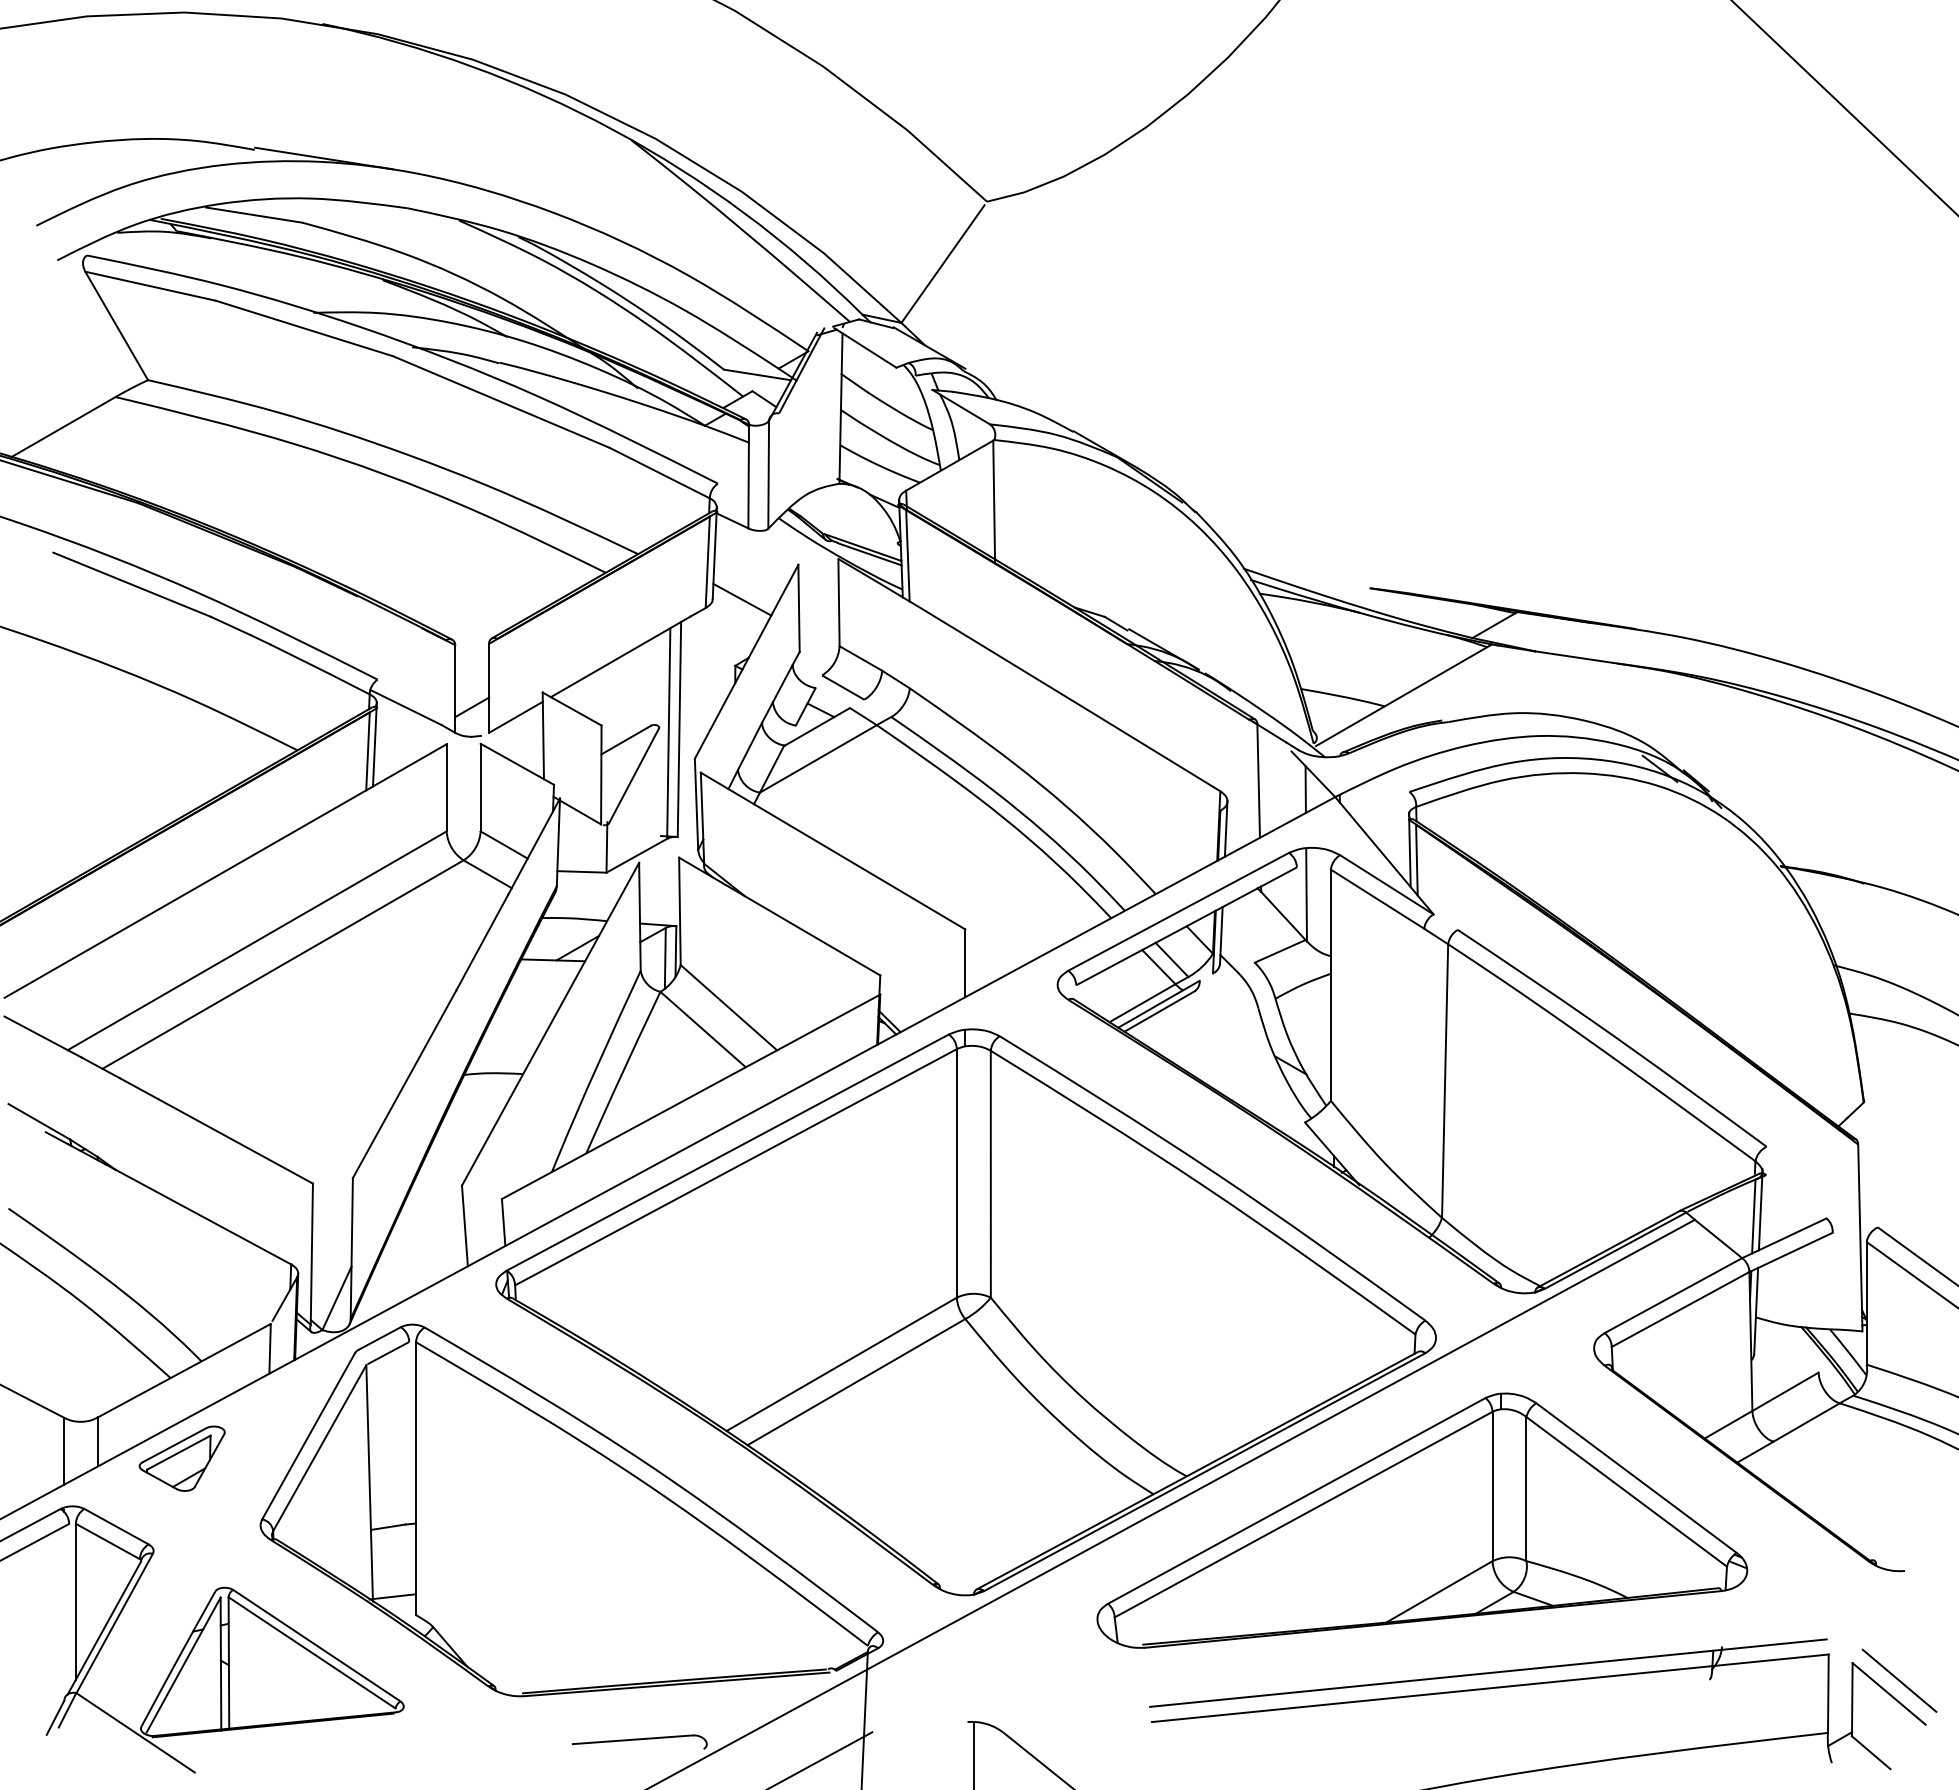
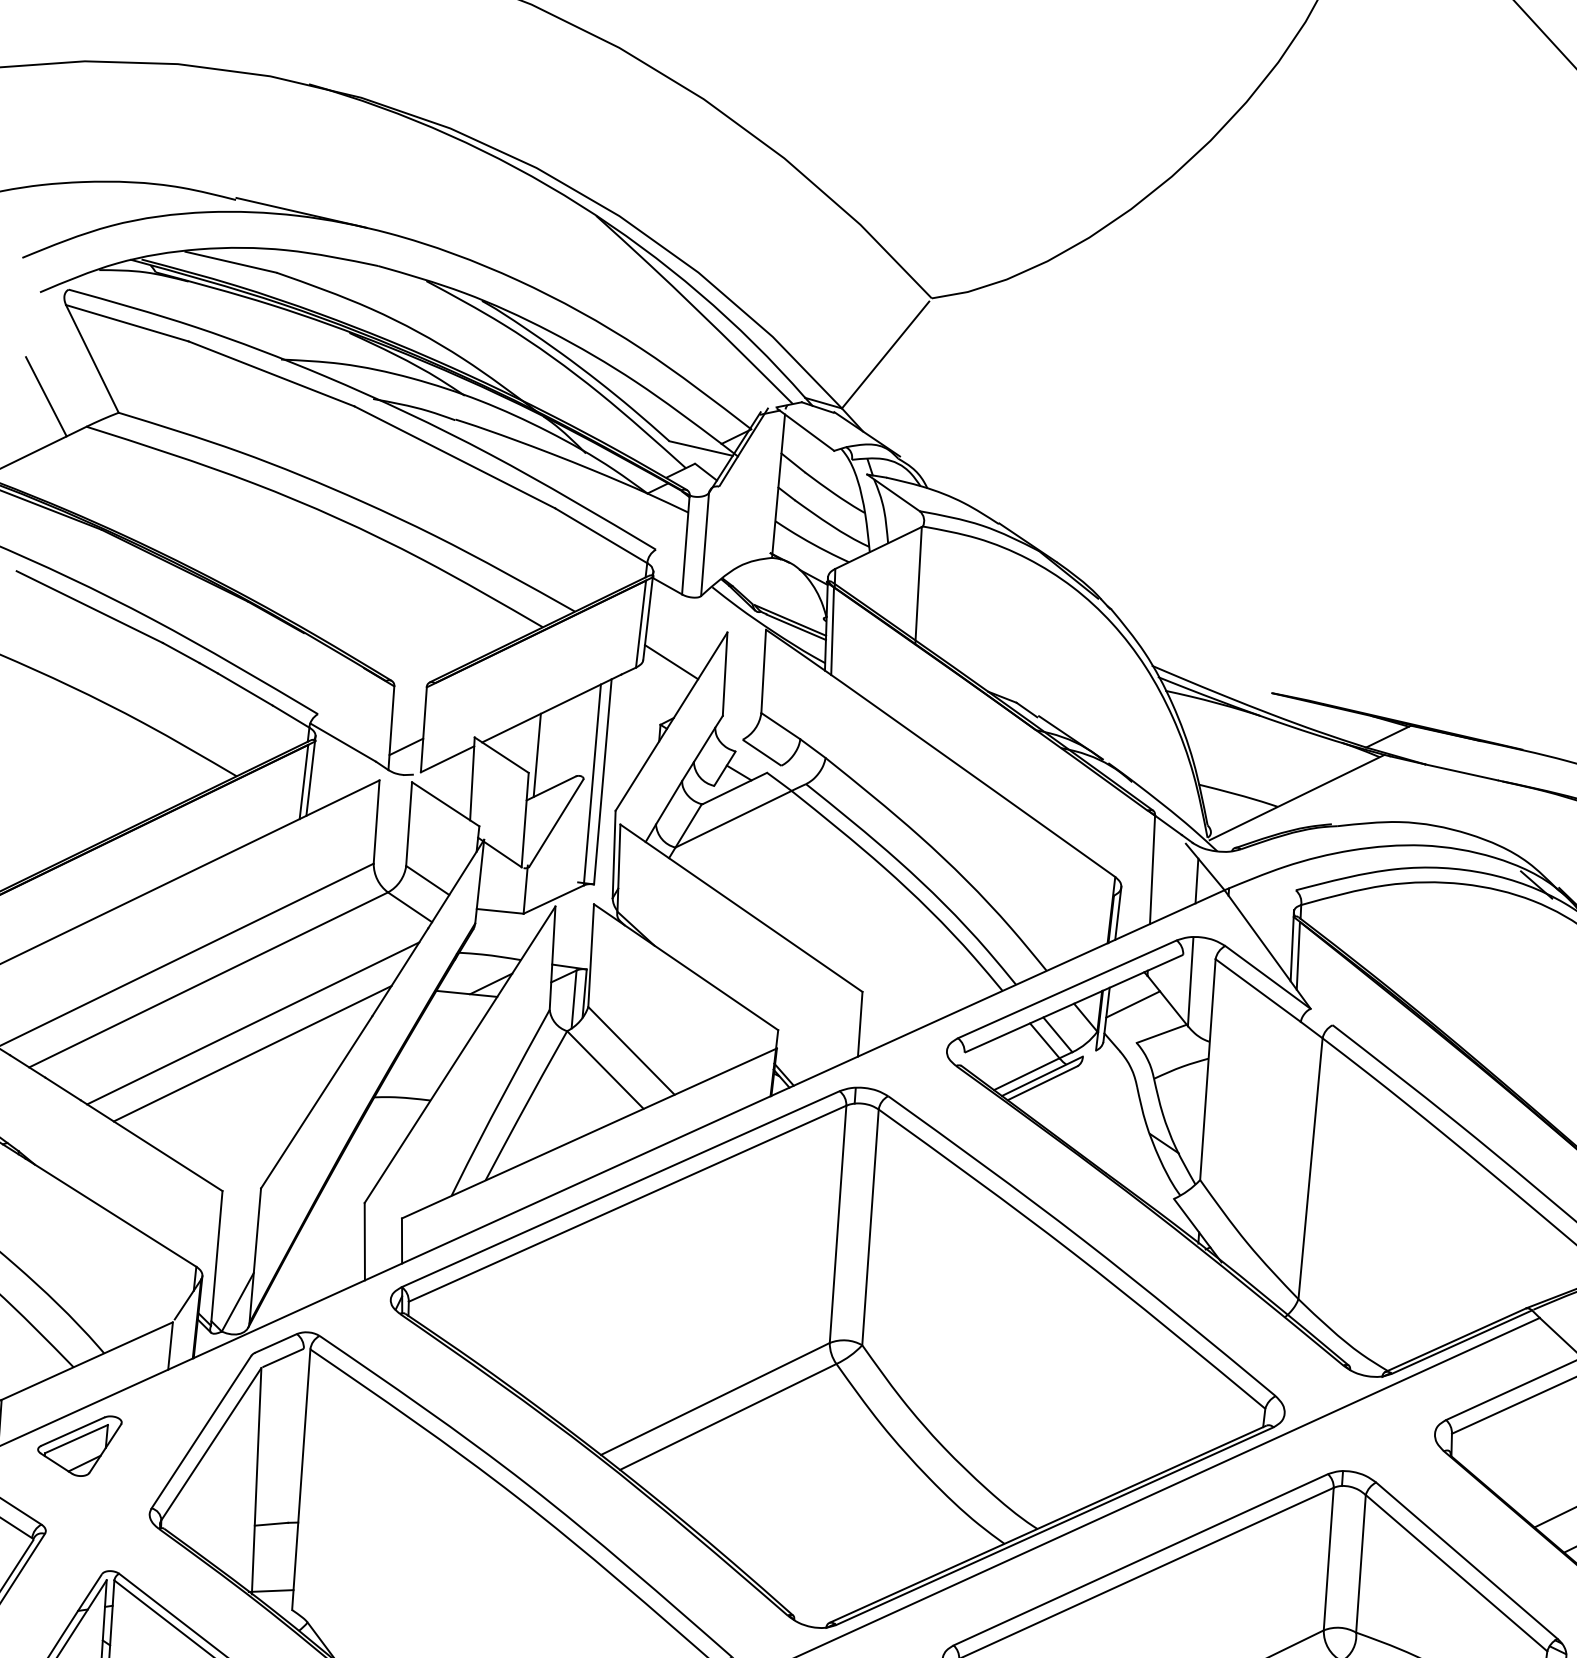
line: (71, 368) -> (46, 396), added
line: (608, 706) -> (536, 755), added
line: (1248, 922) -> (1133, 1004), added
line: (332, 1006) -> (253, 1023), added
line: (334, 1038) -> (252, 1053), added

